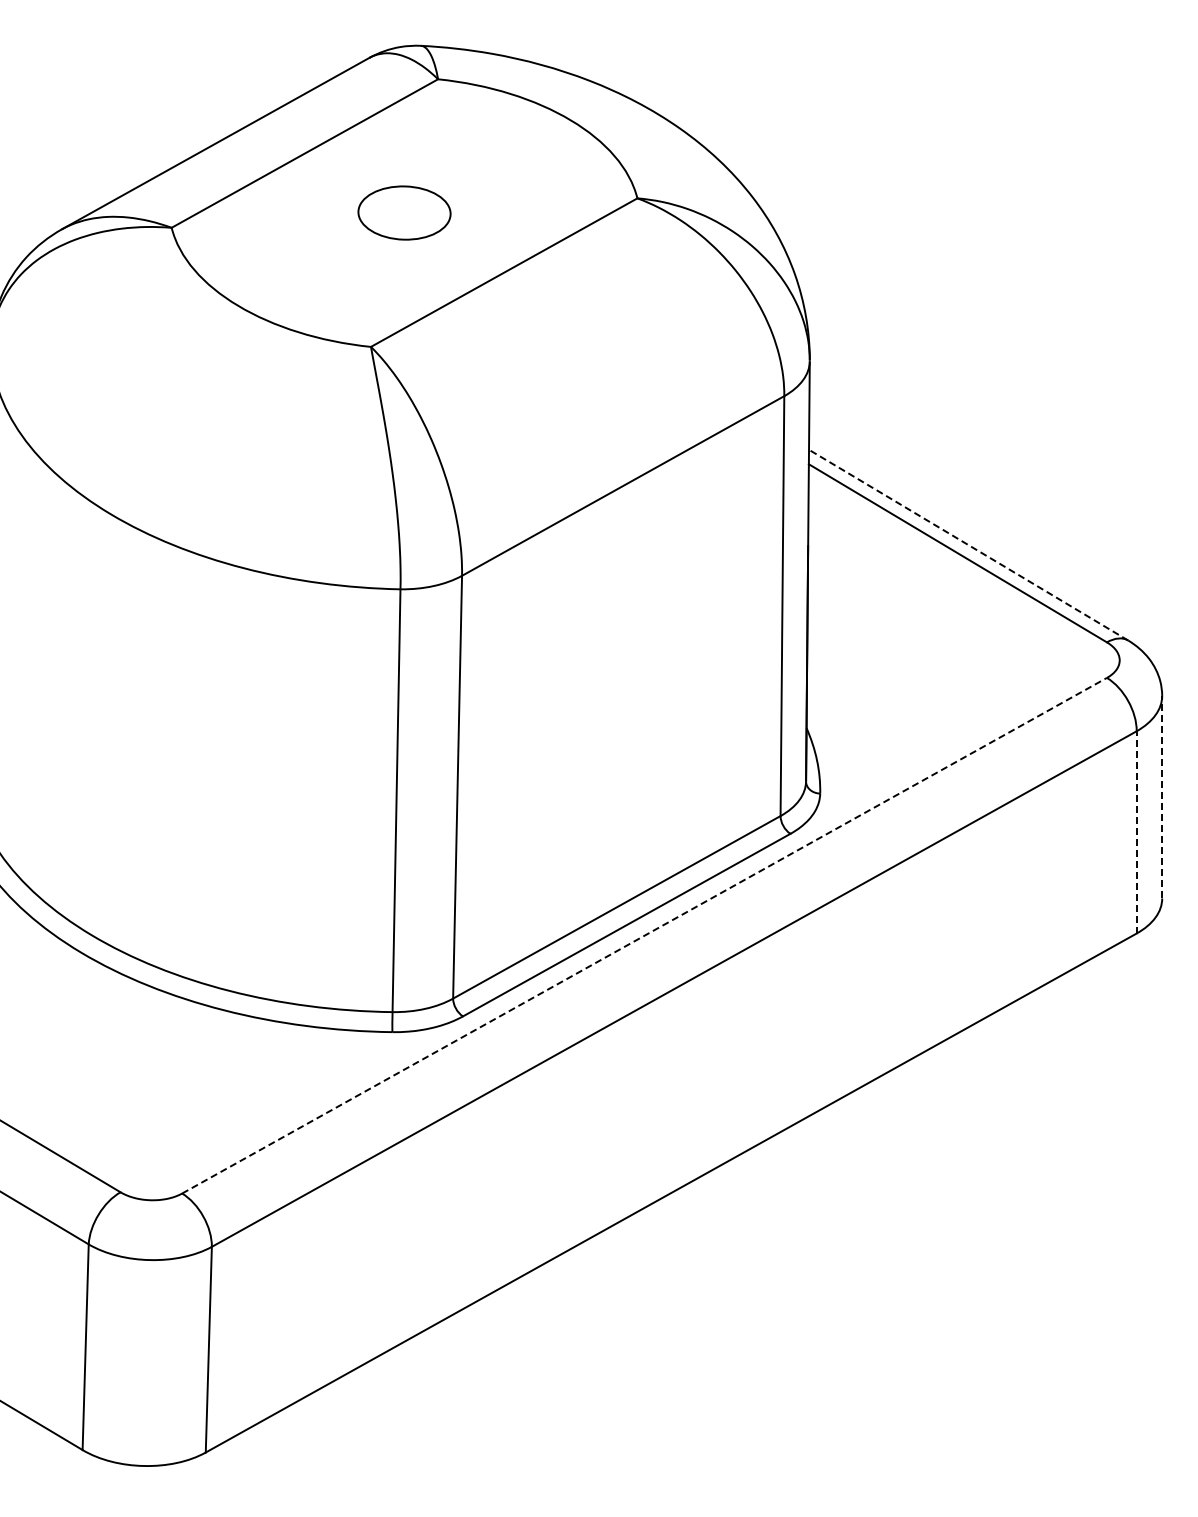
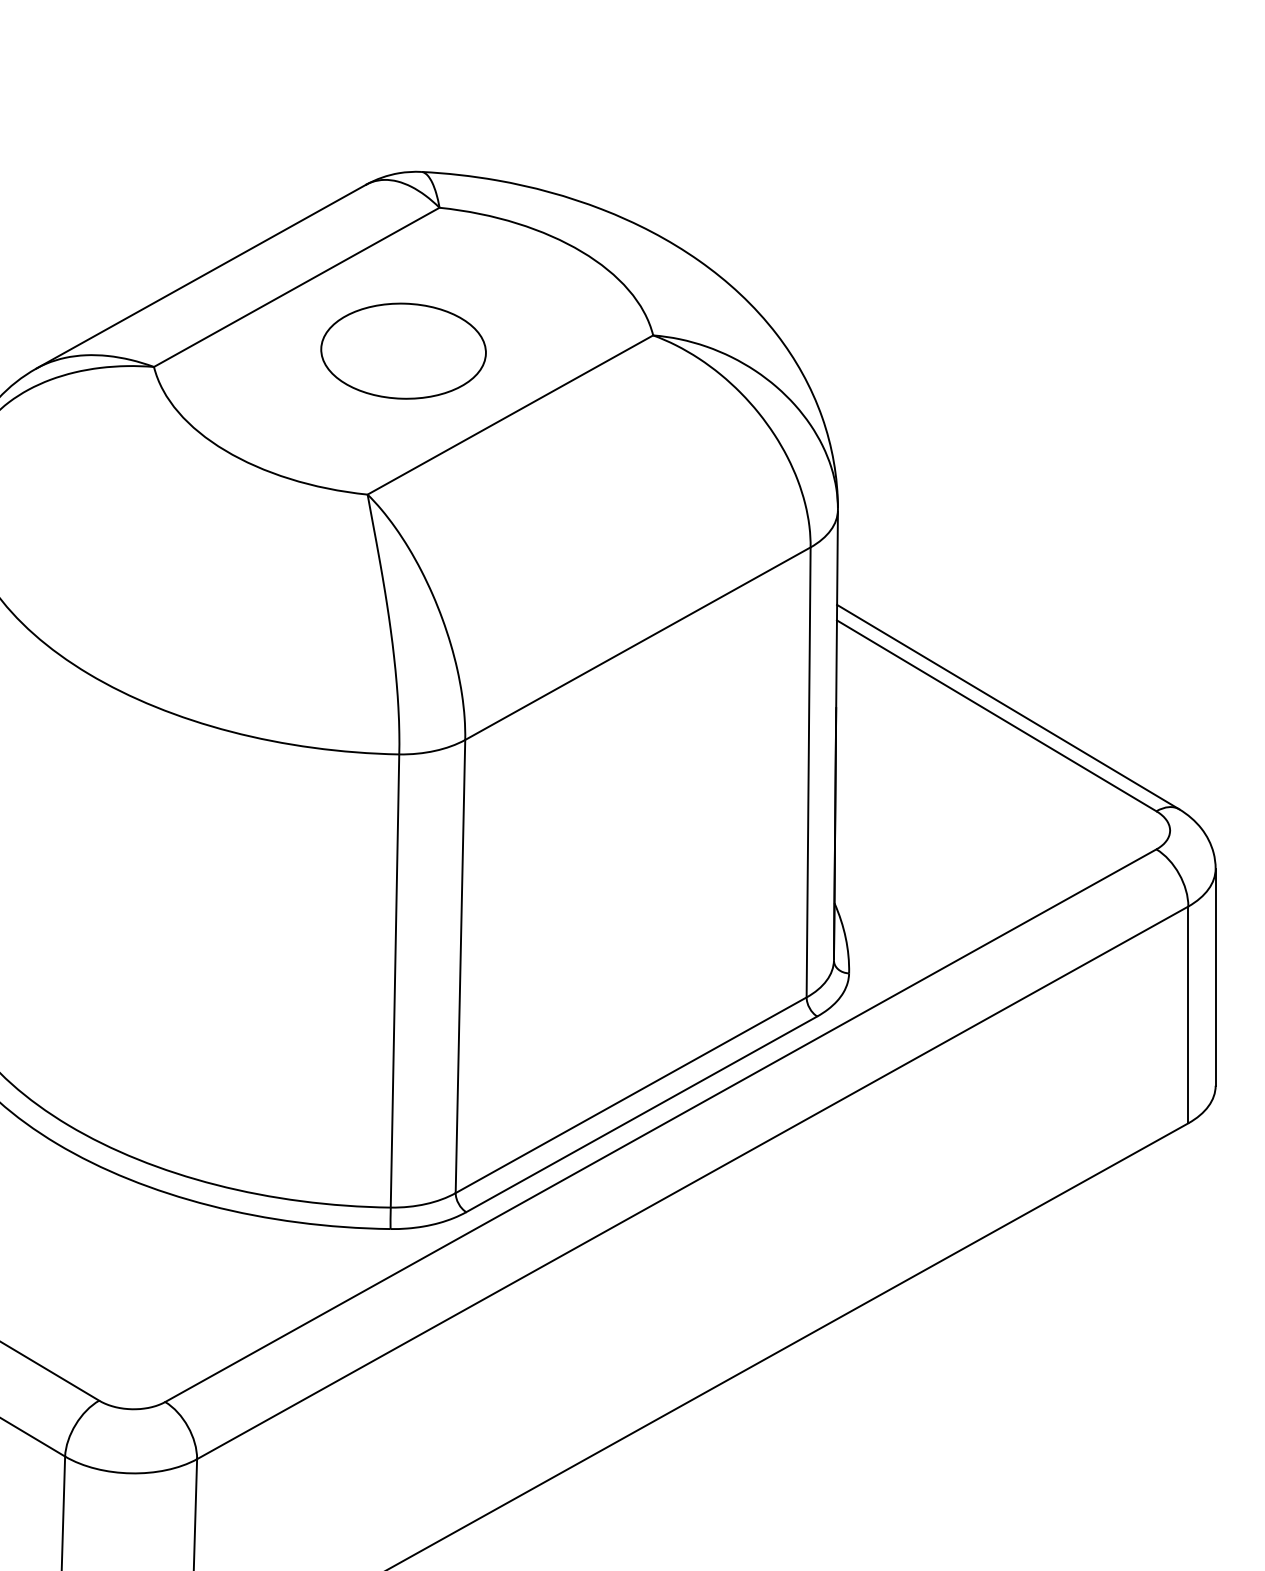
part: (404, 212) -> (403, 350), size x1.67
line: (968, 545) -> (1008, 707), dashed -> solid
line: (1162, 796) -> (1215, 976), dashed -> solid
line: (1136, 831) -> (1188, 1013), dashed -> solid
line: (644, 935) -> (660, 1125), dashed -> solid

